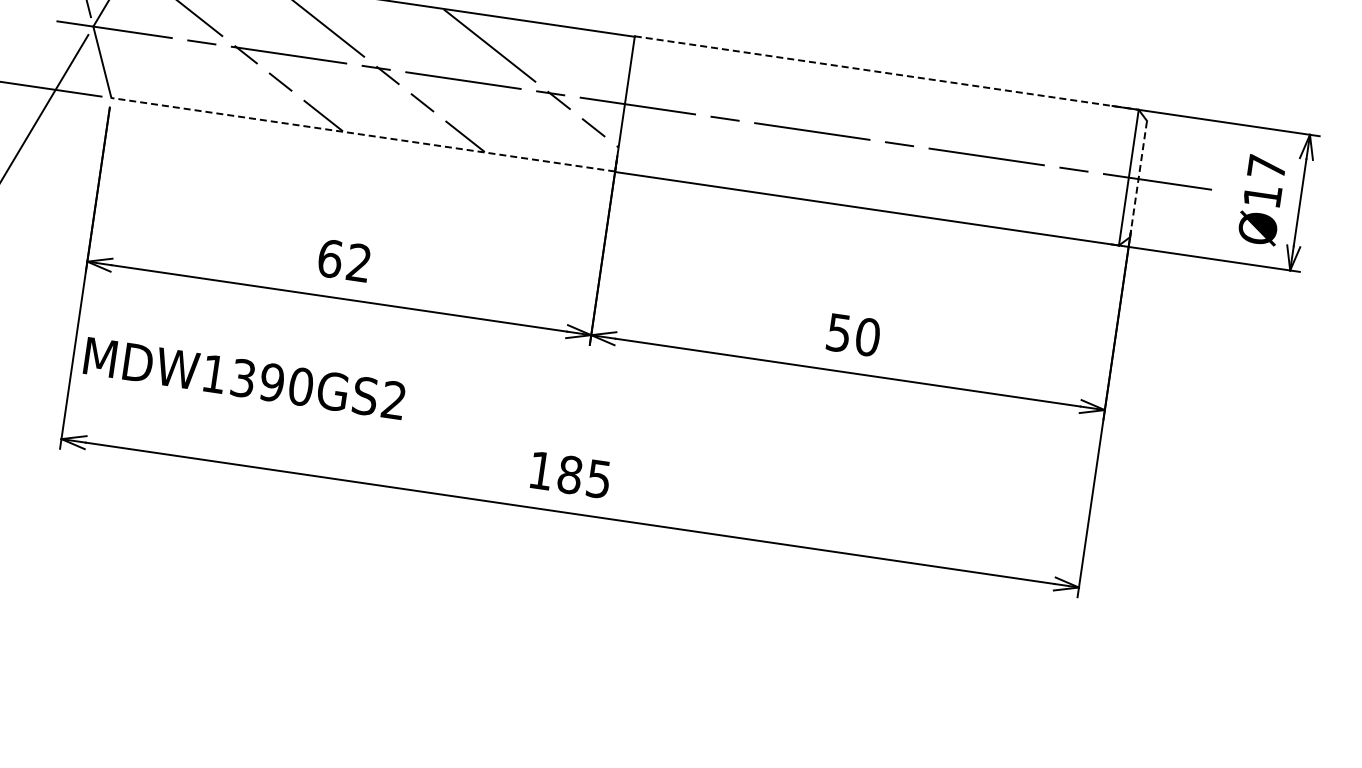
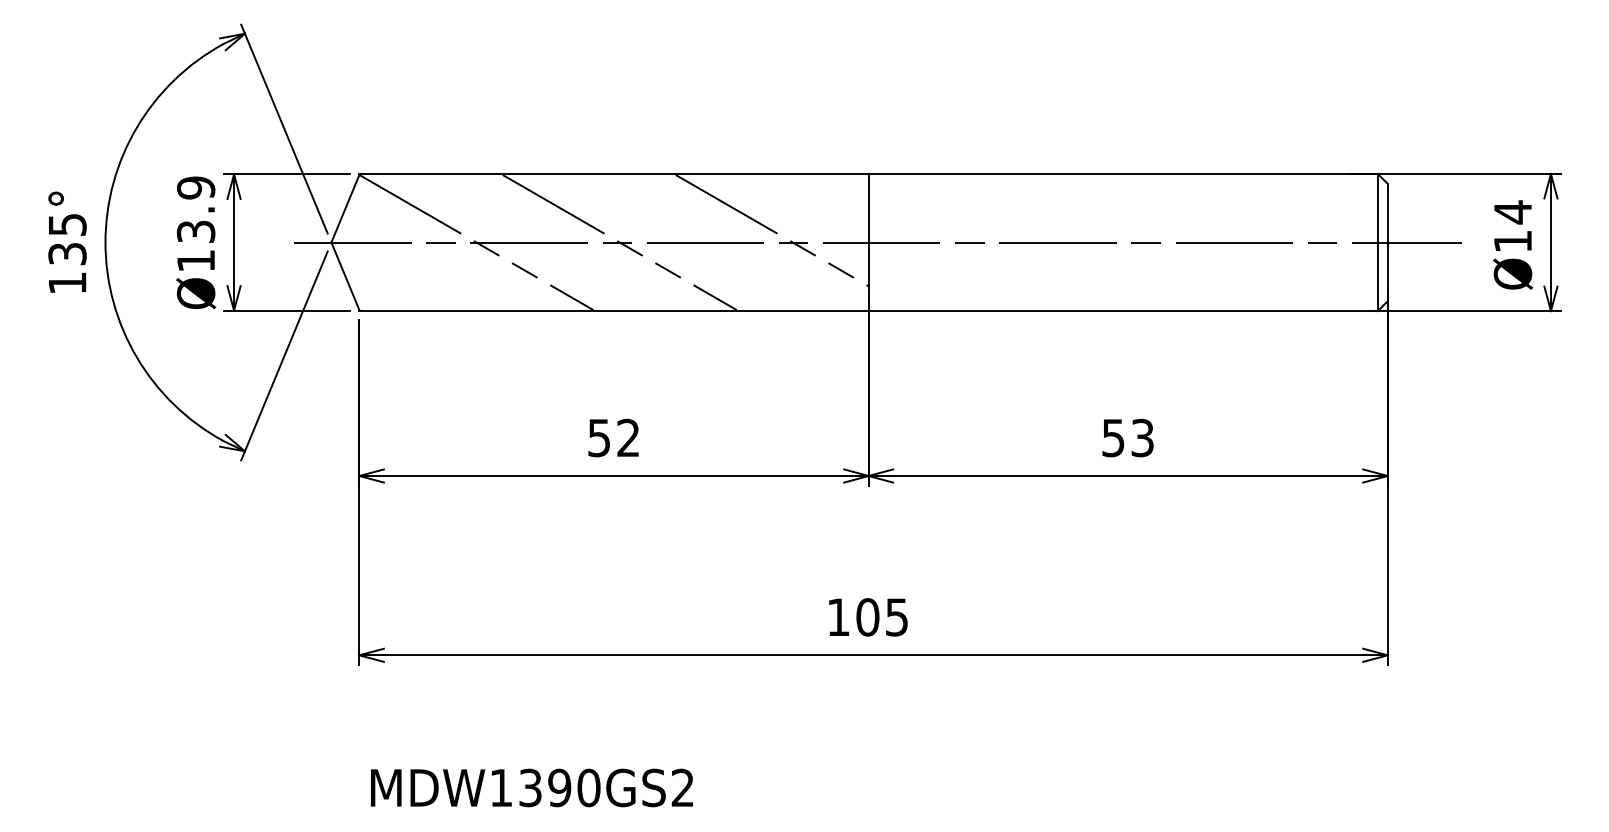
line: (887, 72) -> (1123, 173), dashed -> solid
line: (363, 134) -> (614, 310), dashed -> solid
text: (1266, 167) -> (1512, 212), Ø17 -> Ø14
line: (1138, 179) -> (1387, 242), dashed -> solid
text: (330, 258) -> (599, 437), 62 -> 52
text: (867, 336) -> (1142, 437), 50 -> 53
text: (244, 378) -> (531, 787), moved
text: (569, 475) -> (867, 617), 185 -> 105

